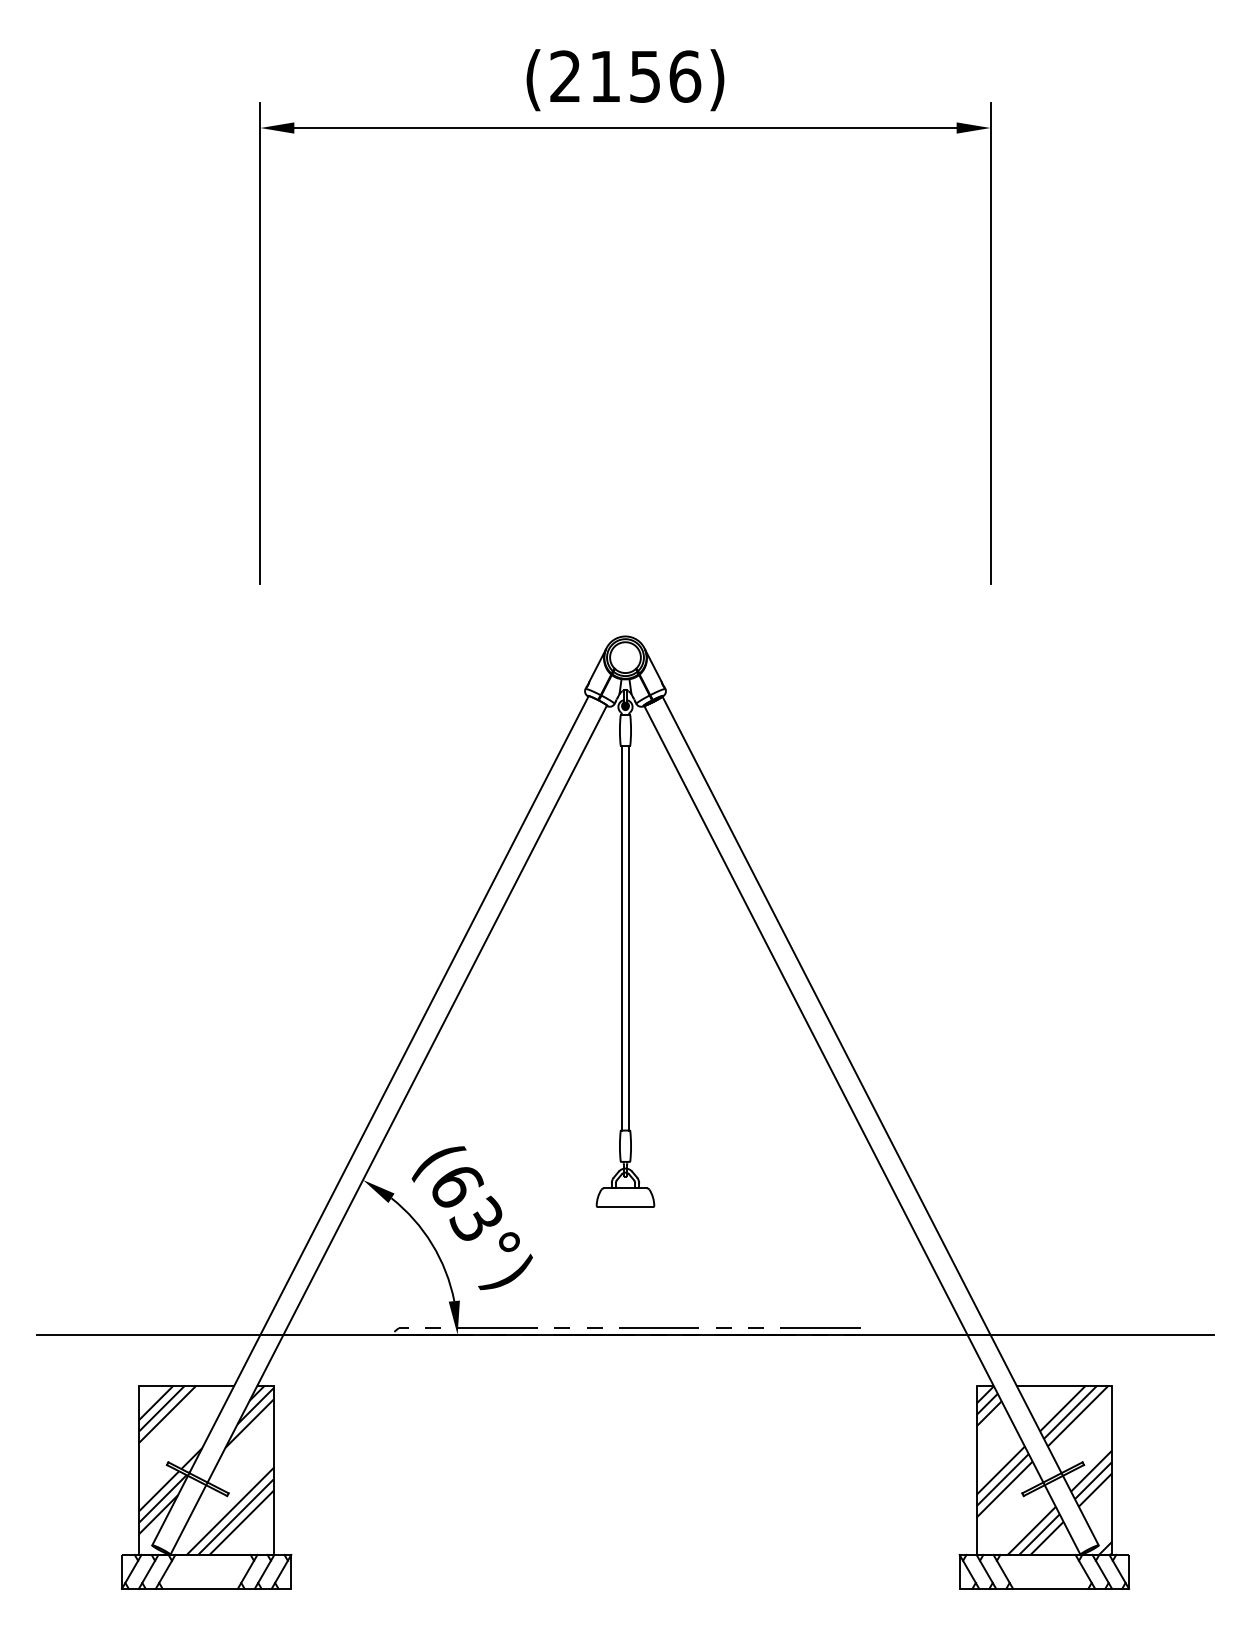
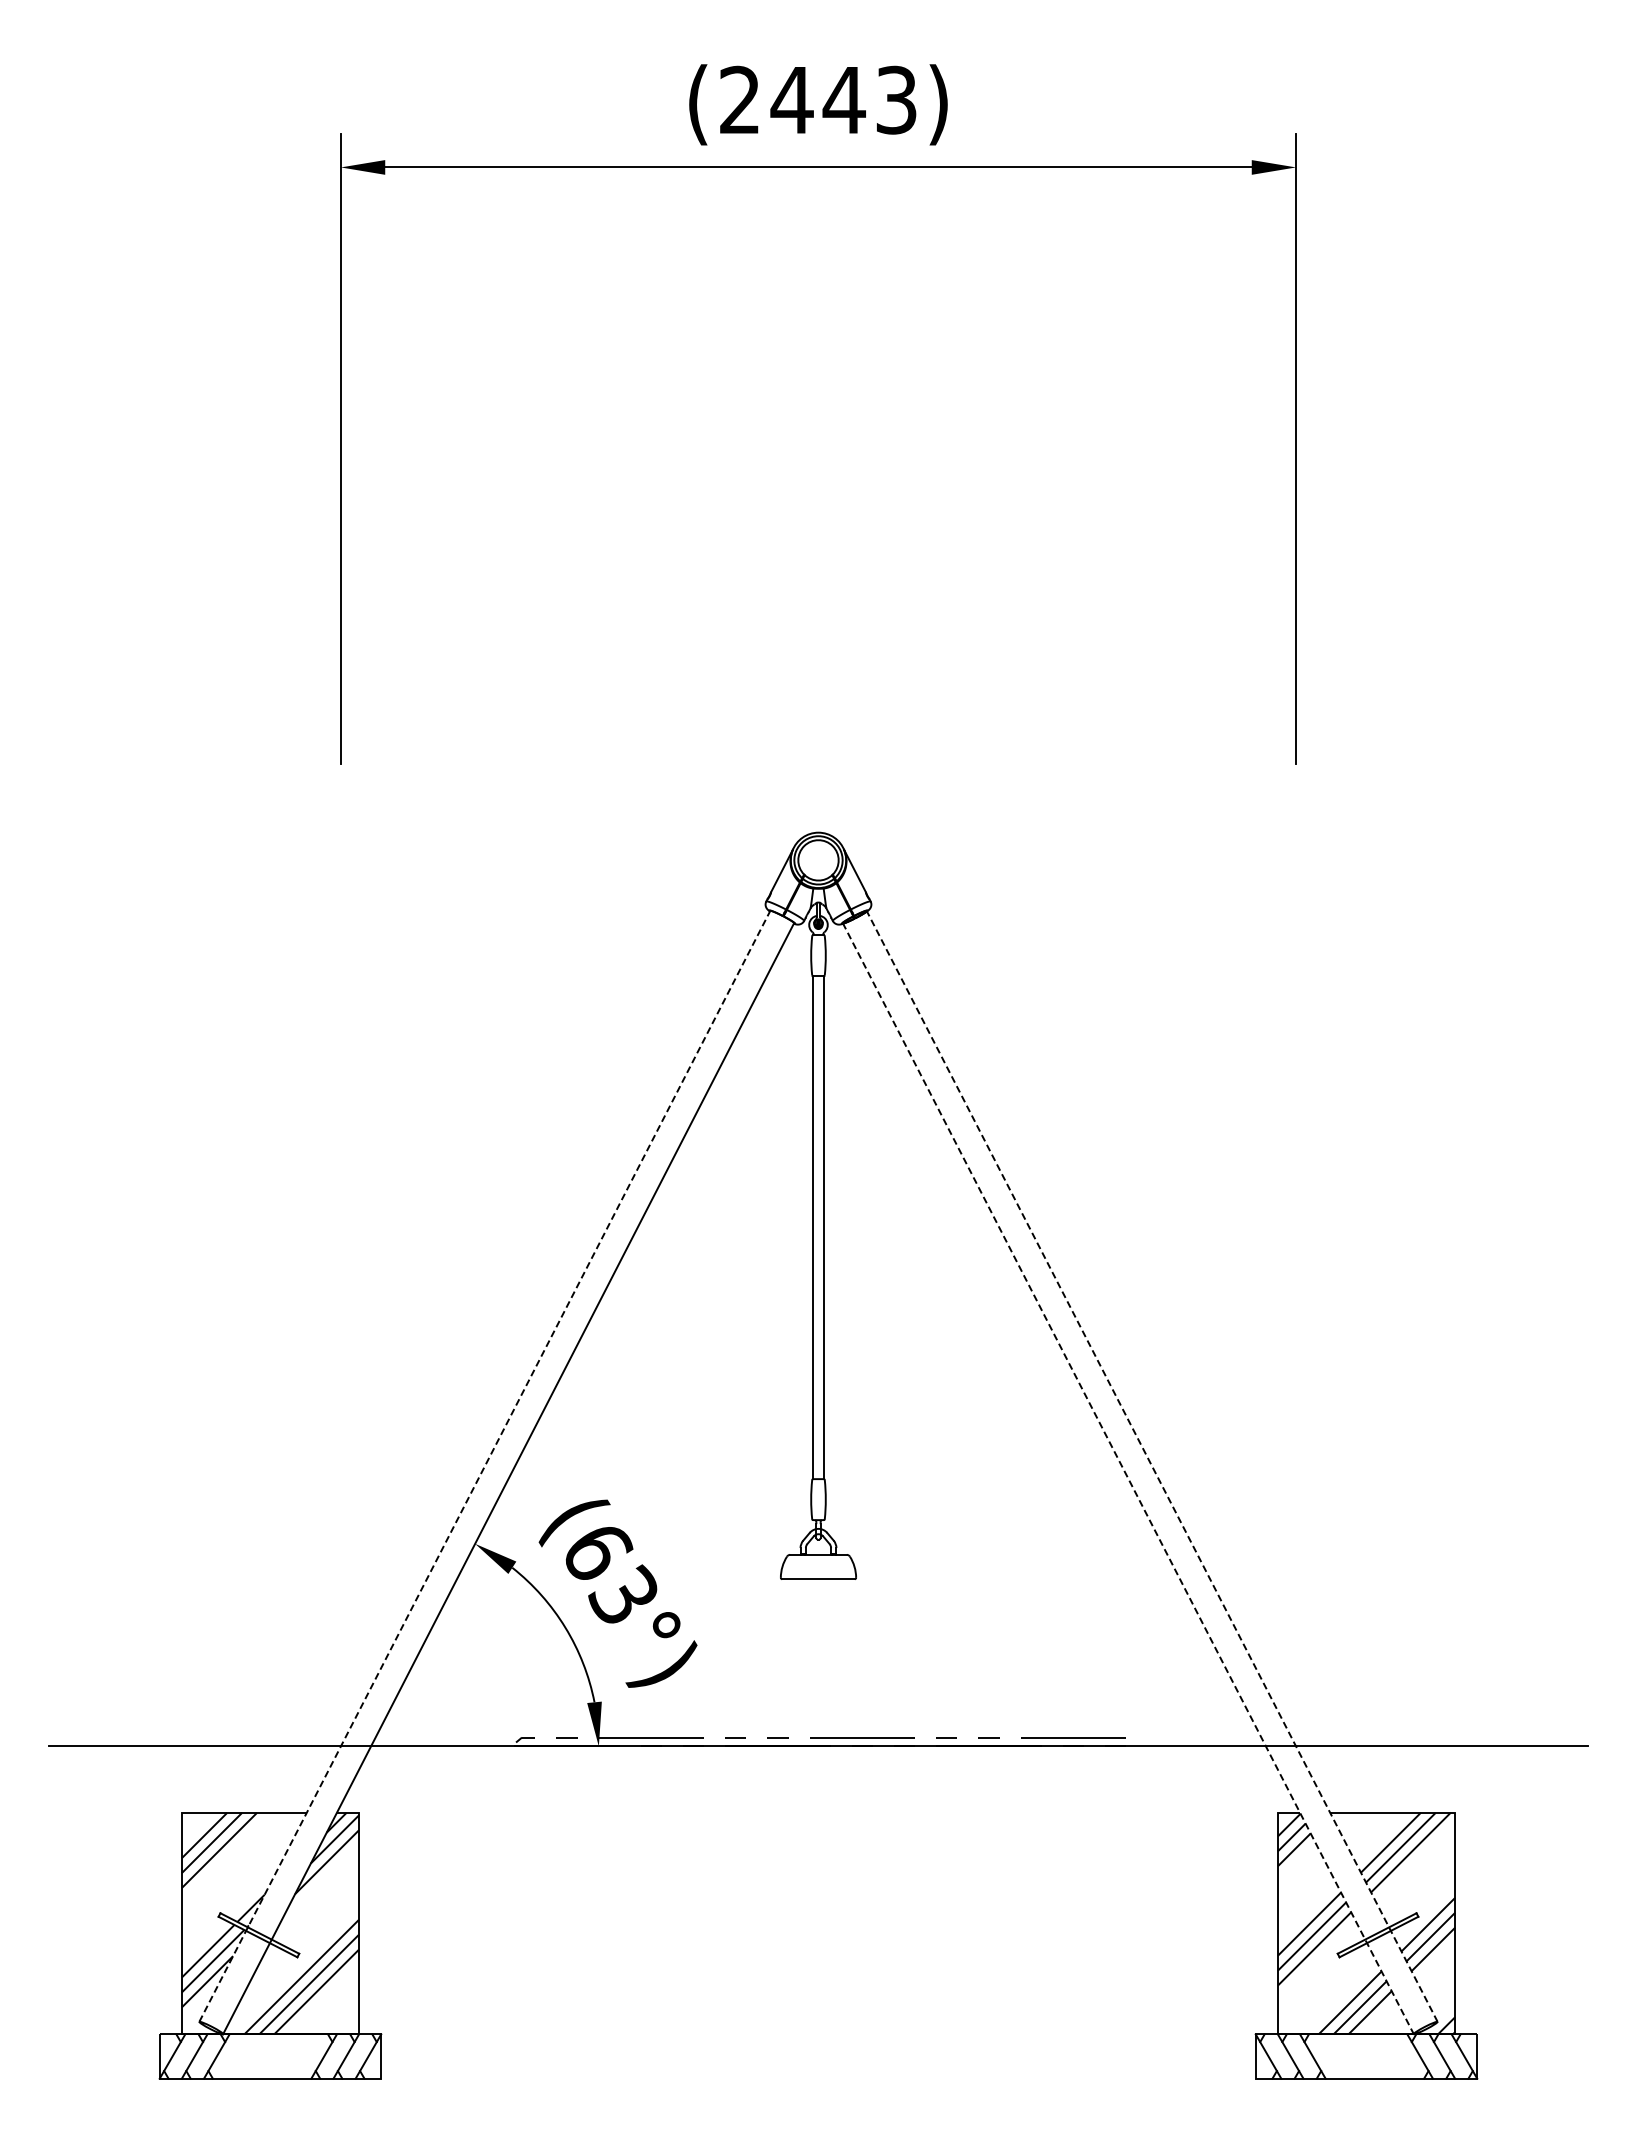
text: (644, 76) -> (843, 99), (2156) -> (2443)
line: (370, 1120) -> (484, 1466), solid -> dashed
line: (880, 1120) -> (1152, 1466), solid -> dashed
line: (862, 1130) -> (1128, 1478), solid -> dashed

